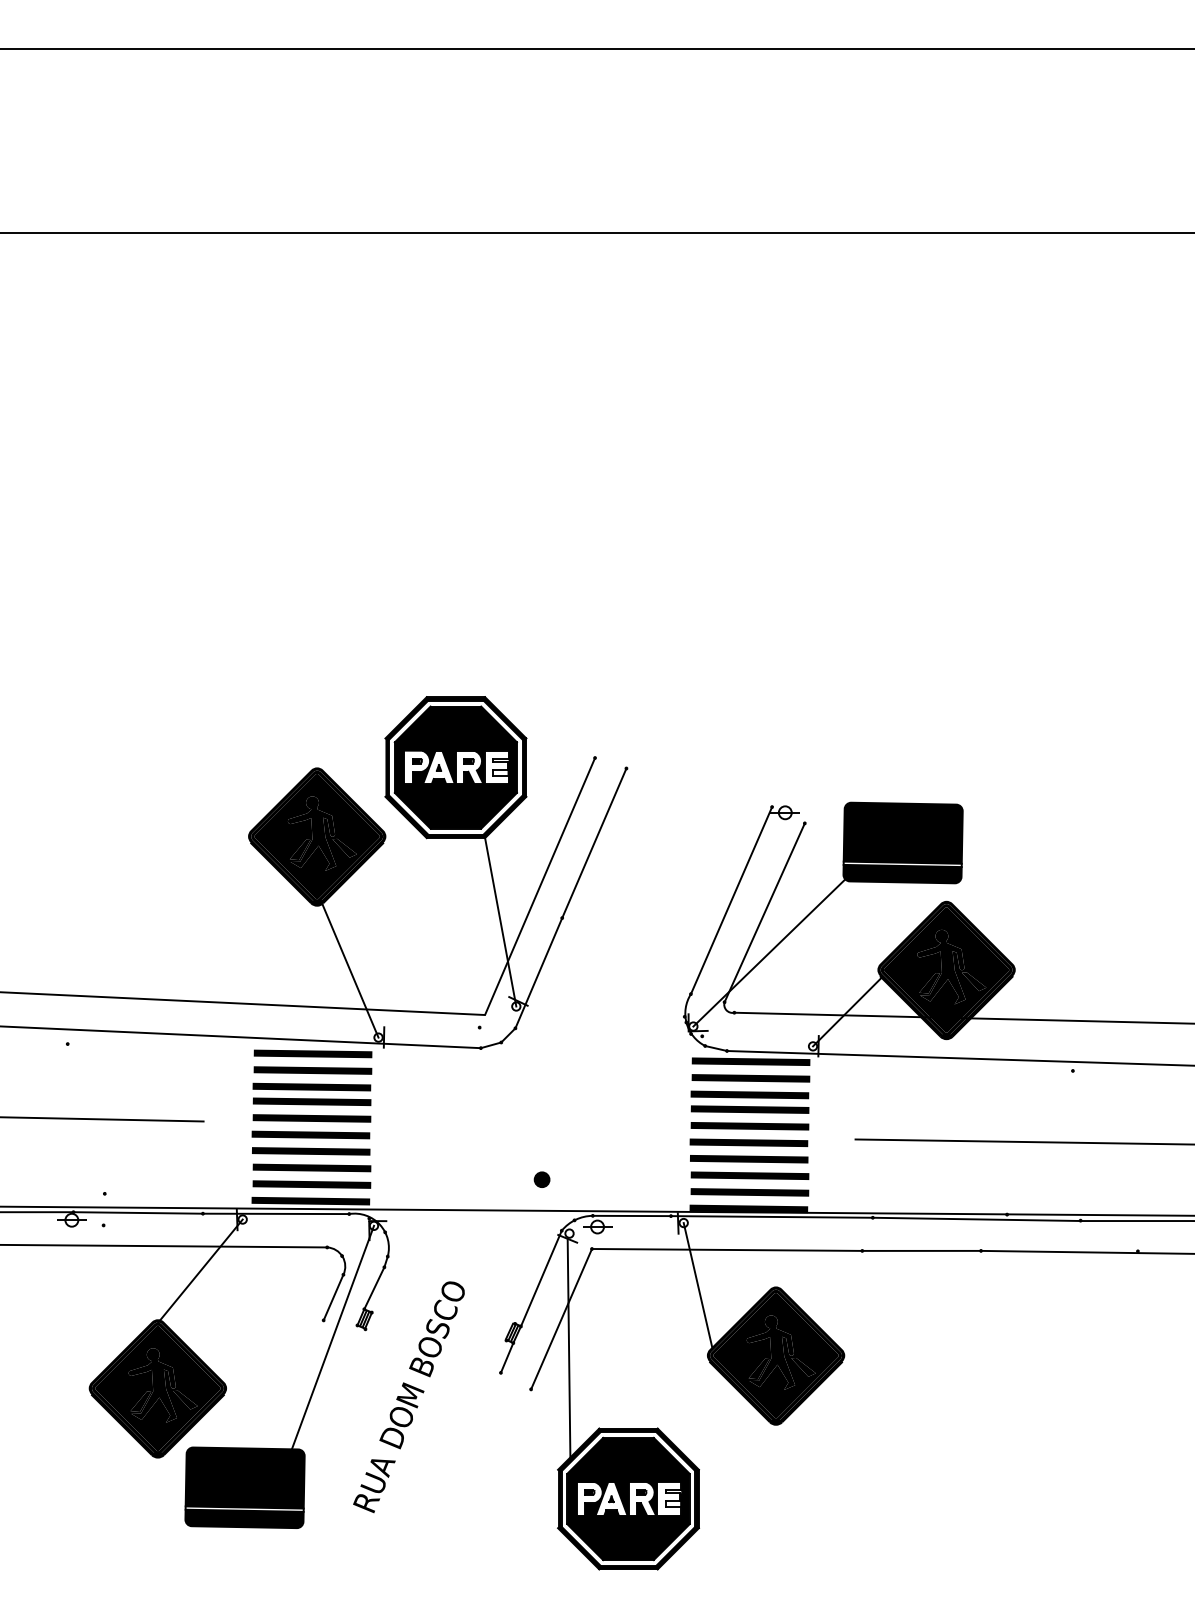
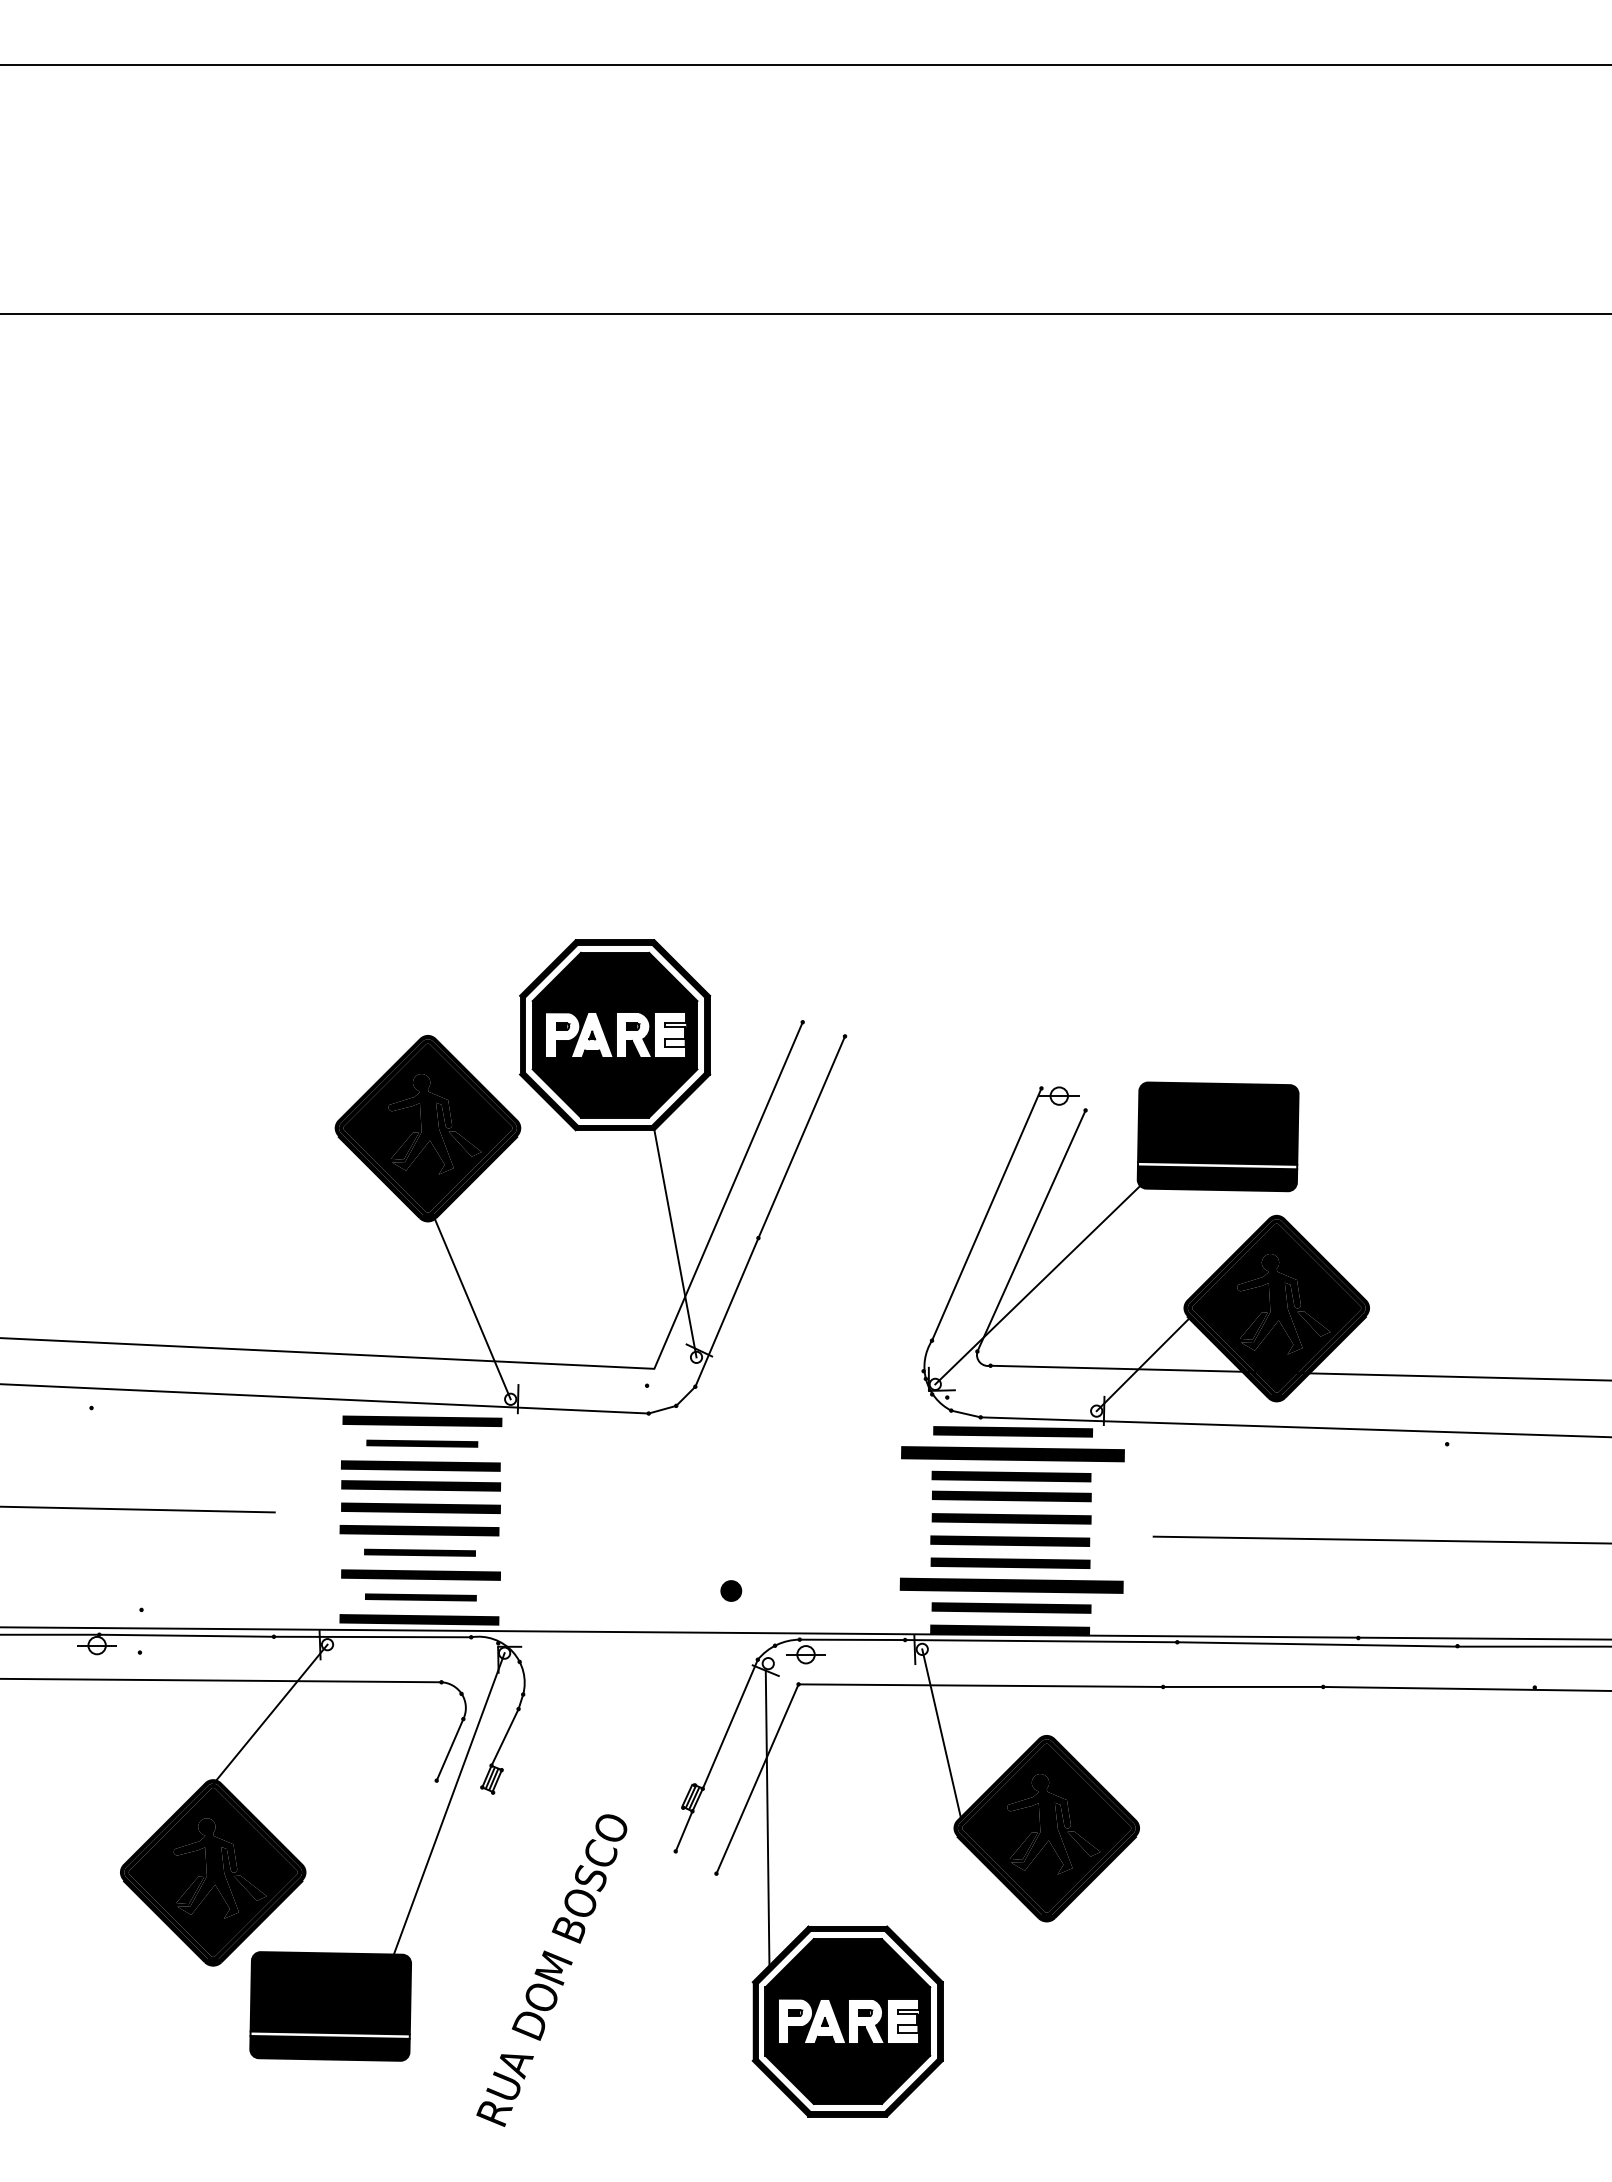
part: (312, 1070) -> (421, 1443), size x0.7
part: (750, 1078) -> (1012, 1454), size x1.4
part: (311, 1151) -> (420, 1552), size x0.7
part: (749, 1175) -> (1010, 1585), size x1.4
part: (311, 1184) -> (420, 1597), size x0.7
text: (408, 1397) -> (551, 1970), moved

